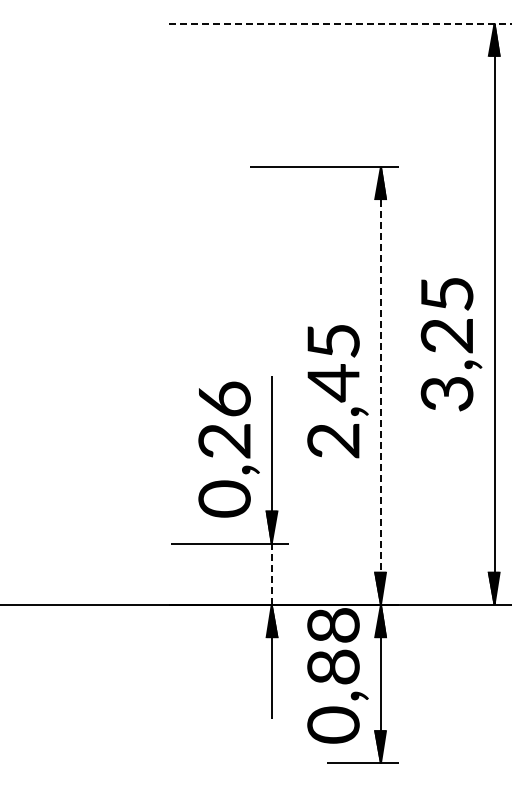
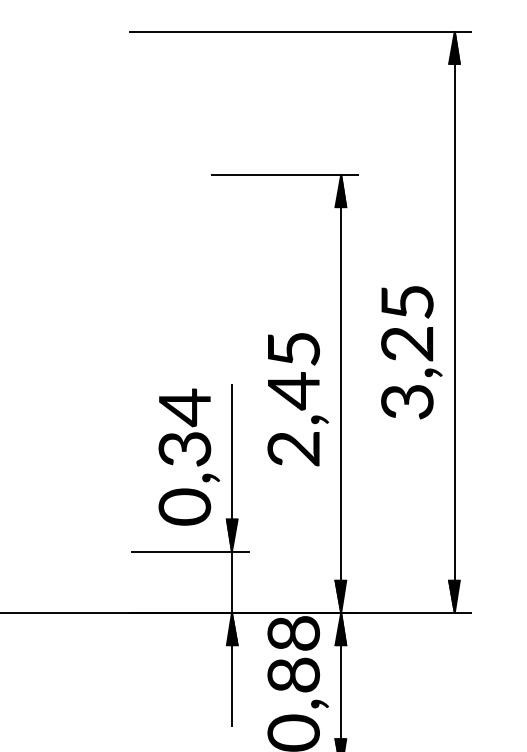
line: (340, 23) -> (300, 31), dashed -> solid
line: (380, 386) -> (340, 394), dashed -> solid
text: (224, 419) -> (184, 427), 0,26 -> 0,34
line: (271, 574) -> (231, 582), dashed -> solid

